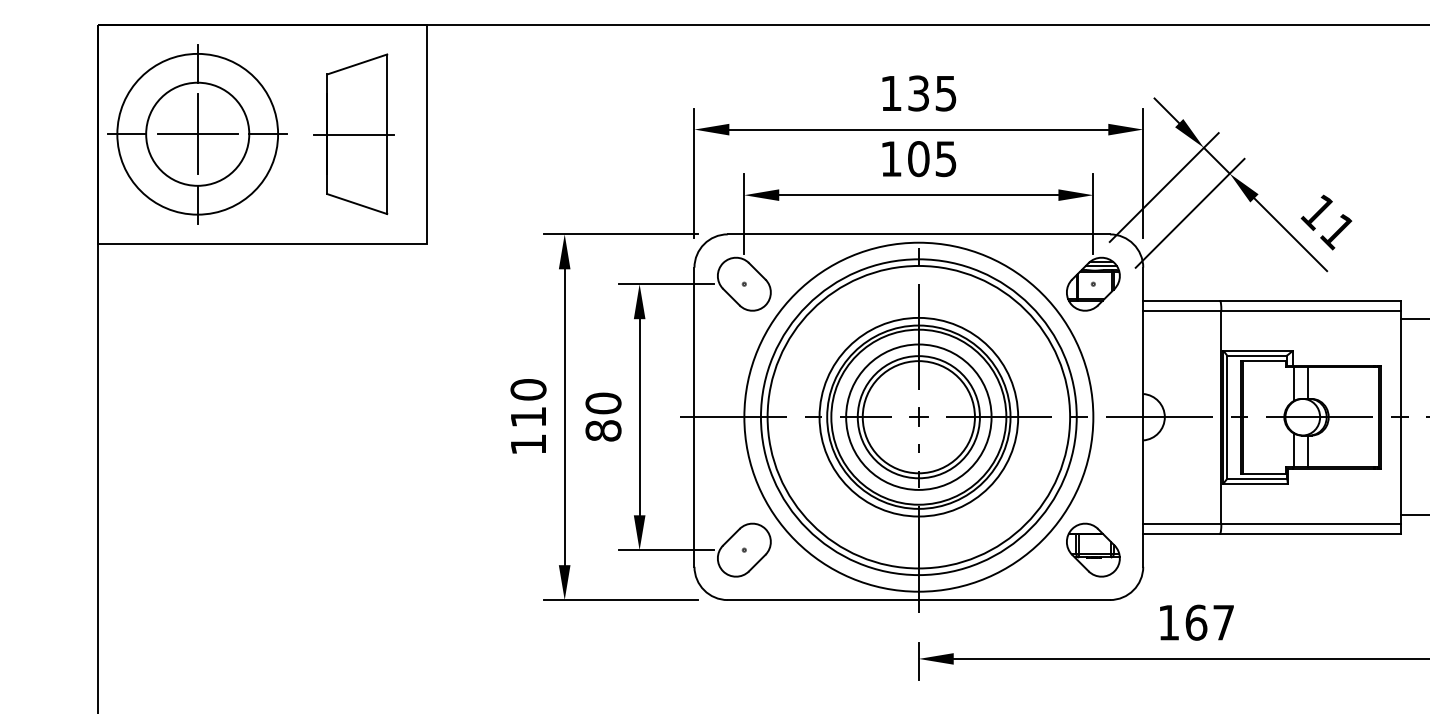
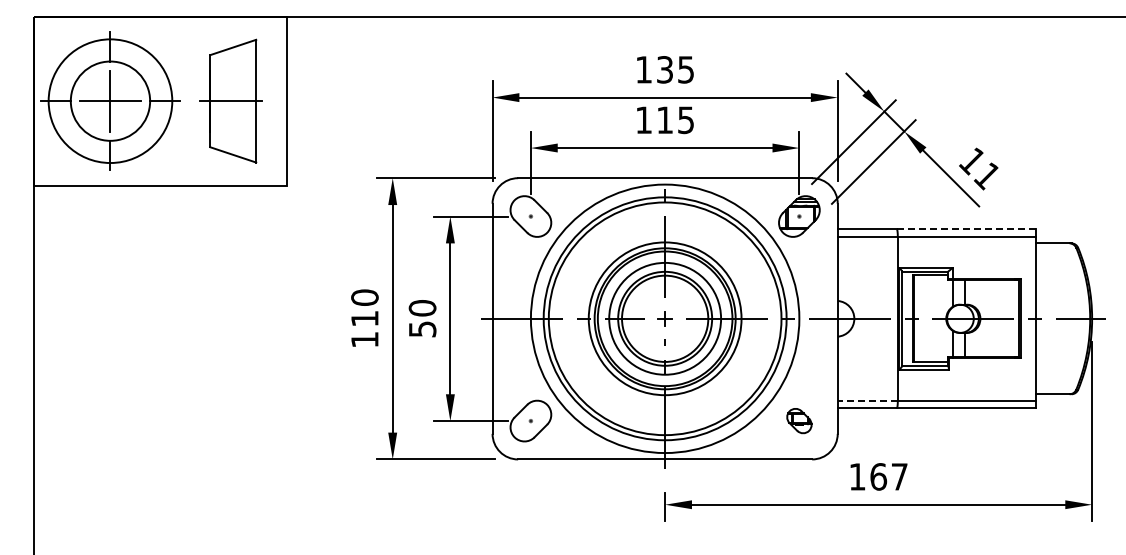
text: (918, 159) -> (664, 120), 105 -> 115
line: (1309, 301) -> (965, 229), solid -> dashed
text: (603, 431) -> (422, 329), 80 -> 50
line: (1181, 523) -> (867, 400), solid -> dashed
part: (1093, 549) -> (799, 420), size x0.6

